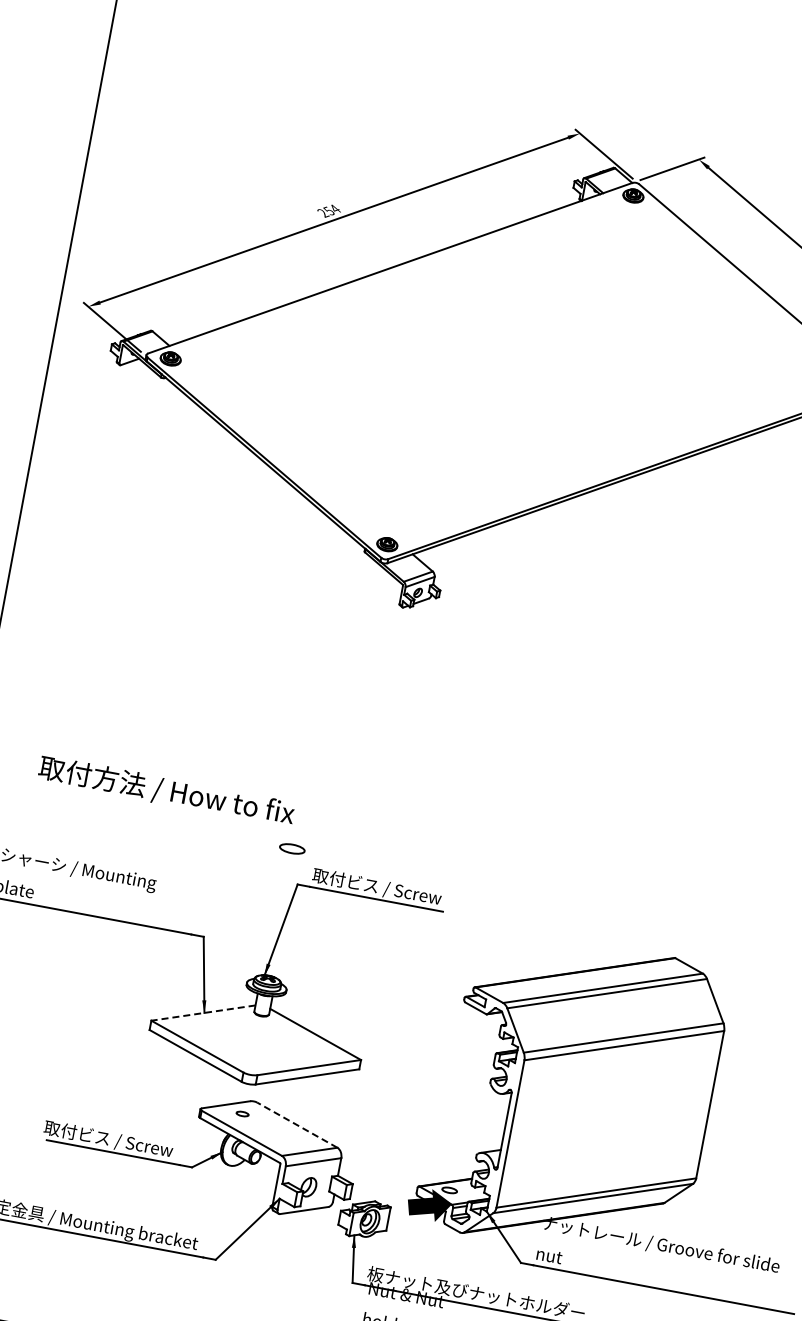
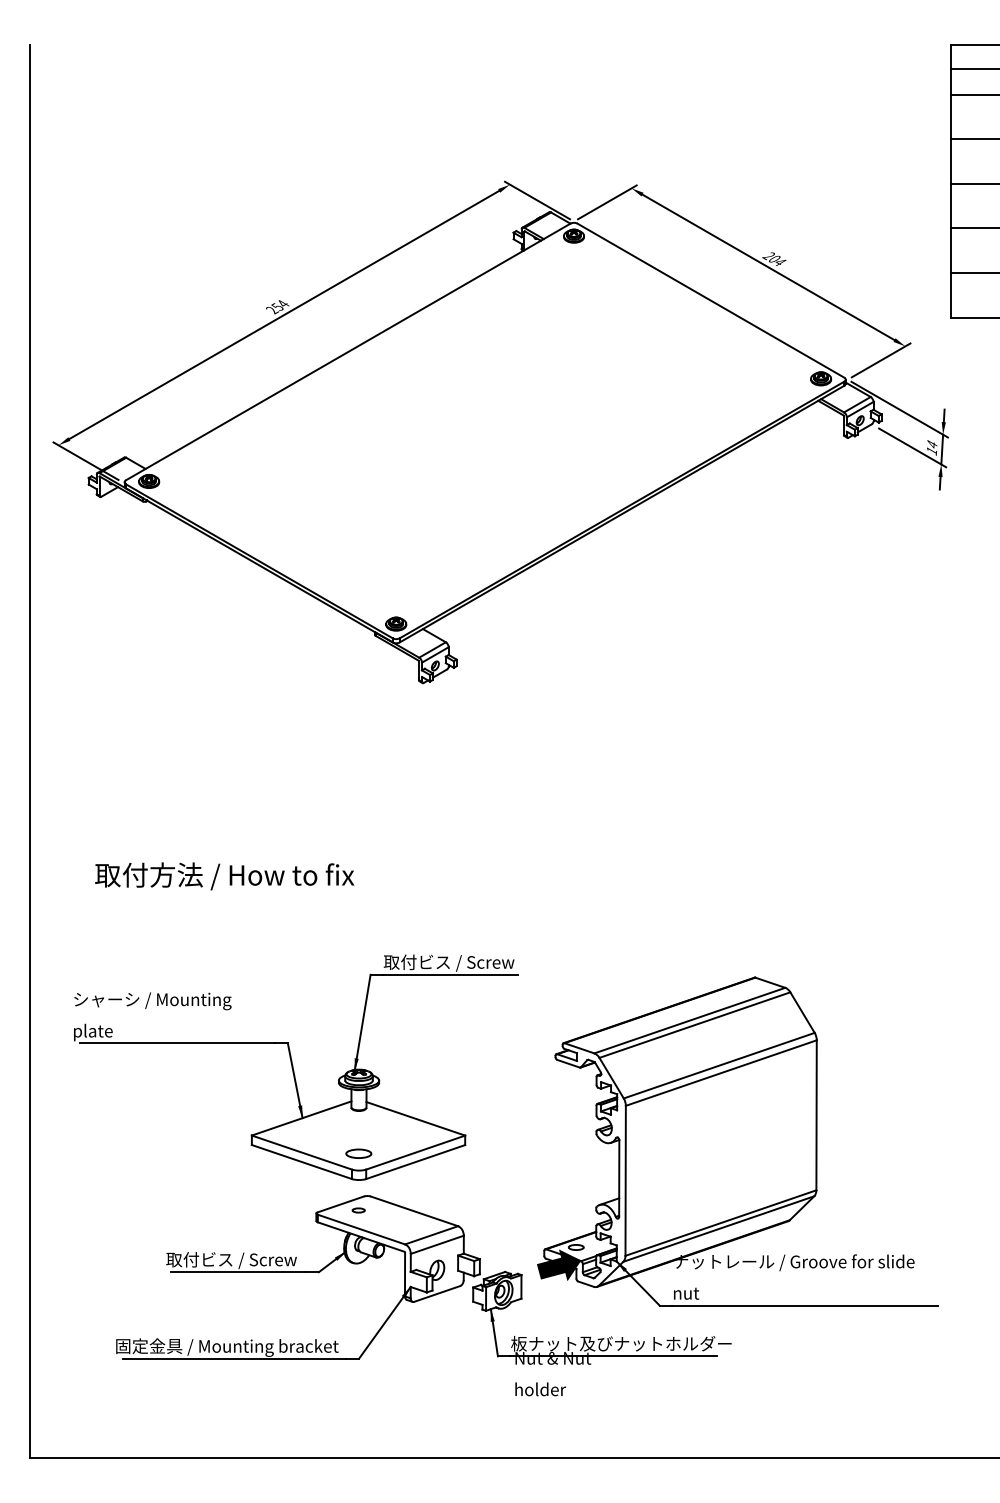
text: (166, 791) -> (224, 876), moved
part: (292, 848) -> (358, 1153), moved
line: (203, 1013) -> (301, 1118), dashed -> solid
line: (297, 1125) -> (414, 1211), dashed -> solid

